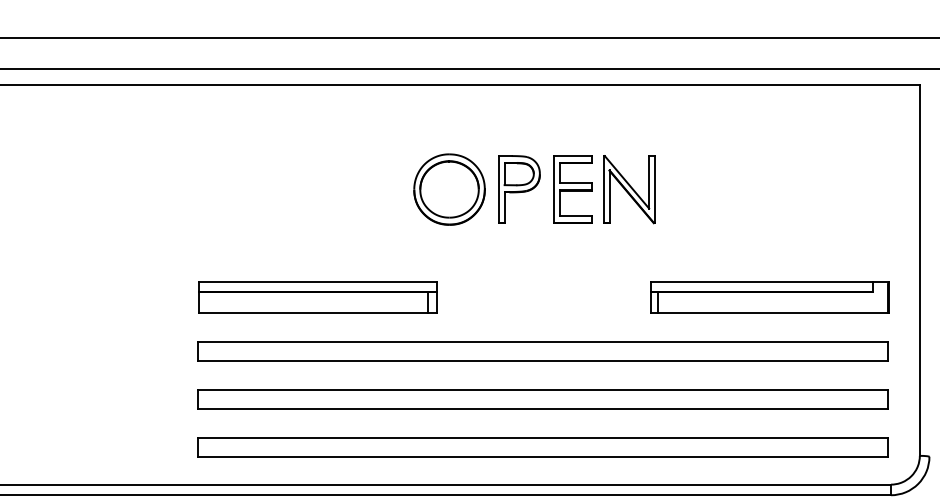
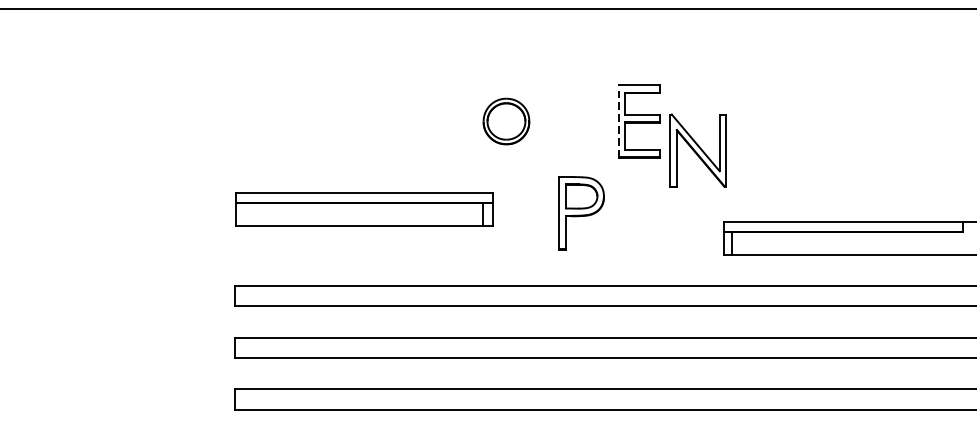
line: (553, 188) -> (618, 120), solid -> dashed
part: (449, 189) -> (506, 121), size x0.6
part: (519, 189) -> (581, 213), moved
part: (629, 189) -> (698, 150), moved
part: (317, 297) -> (364, 208), moved

